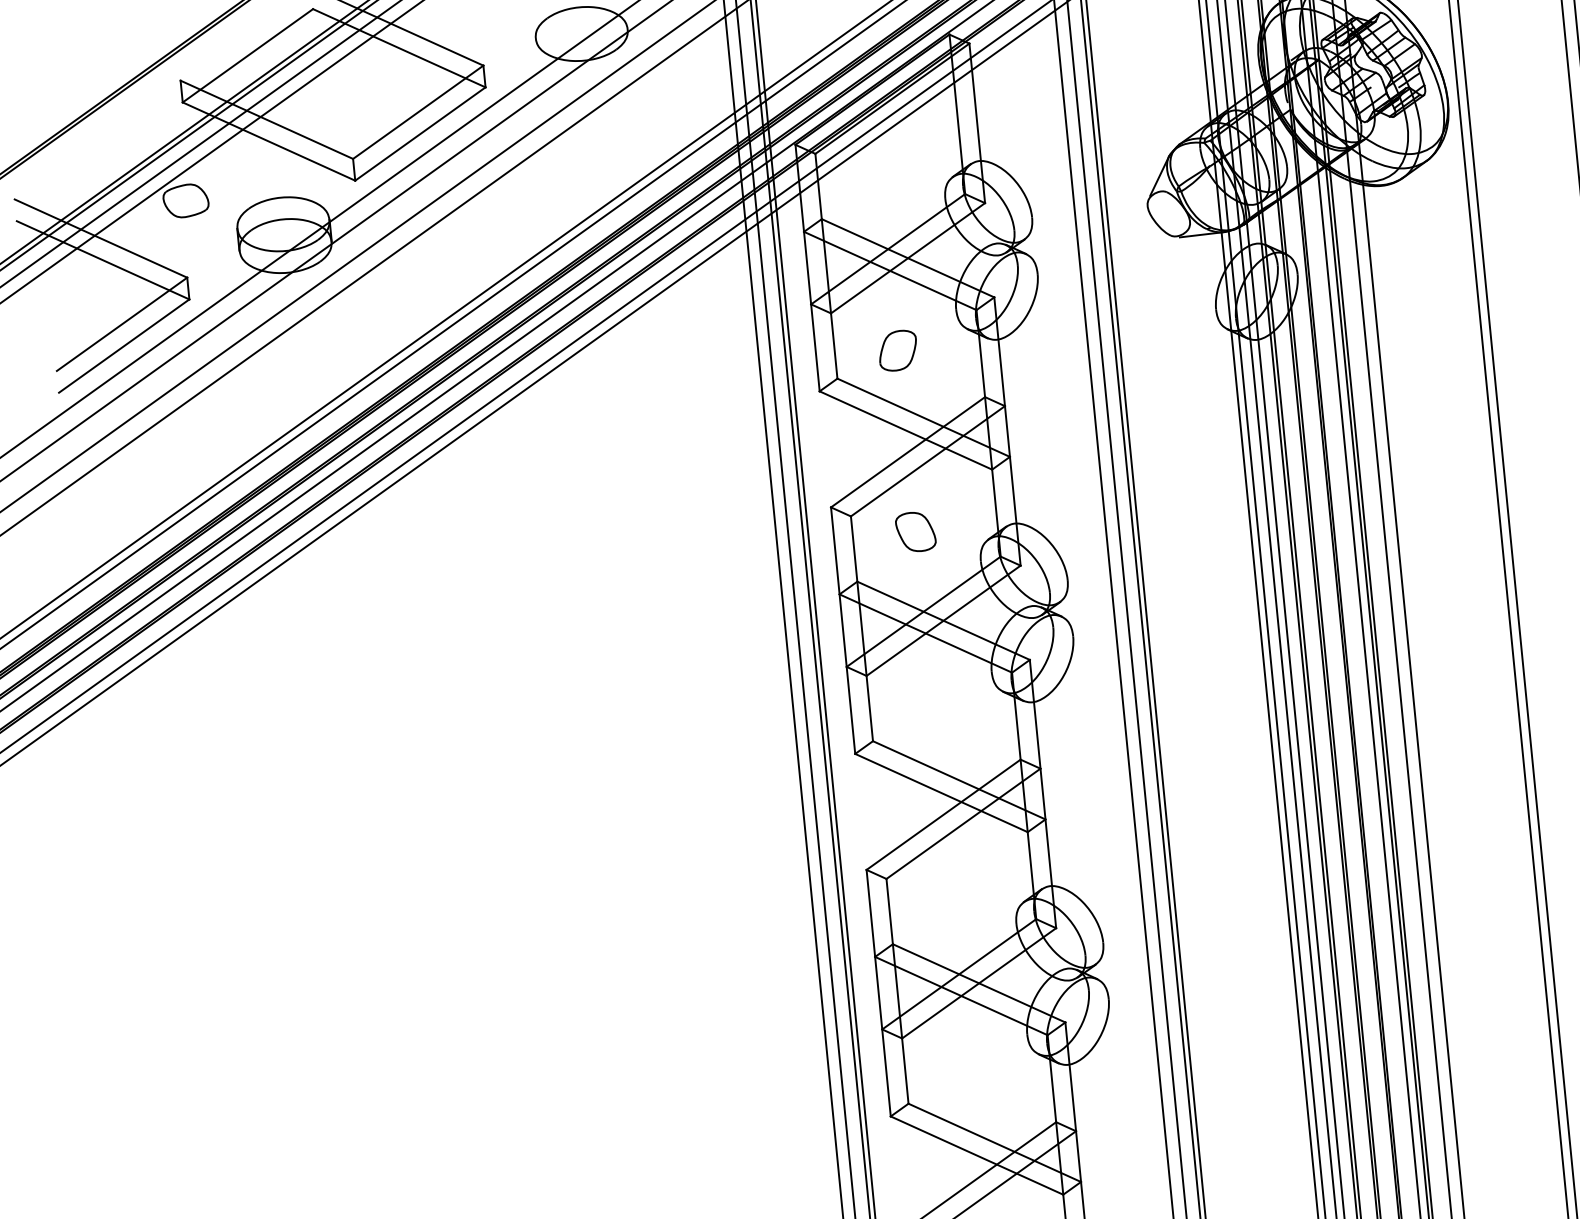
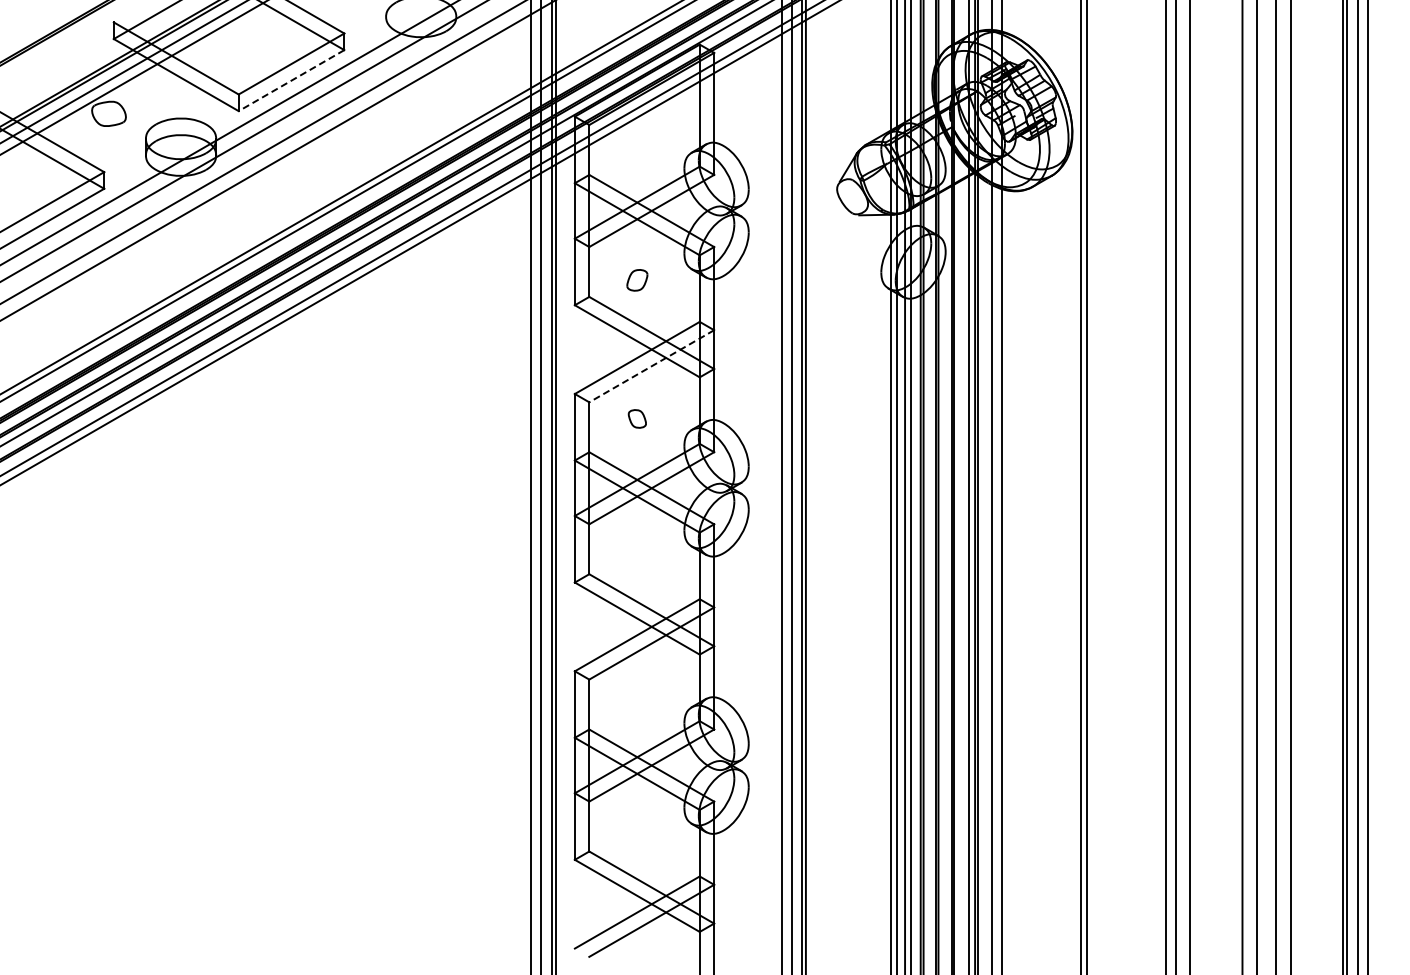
line: (420, 133) -> (291, 80), solid -> dashed
part: (898, 350) -> (637, 280), size x0.7
line: (927, 461) -> (651, 366), solid -> dashed
part: (916, 531) -> (637, 418), size x0.6

